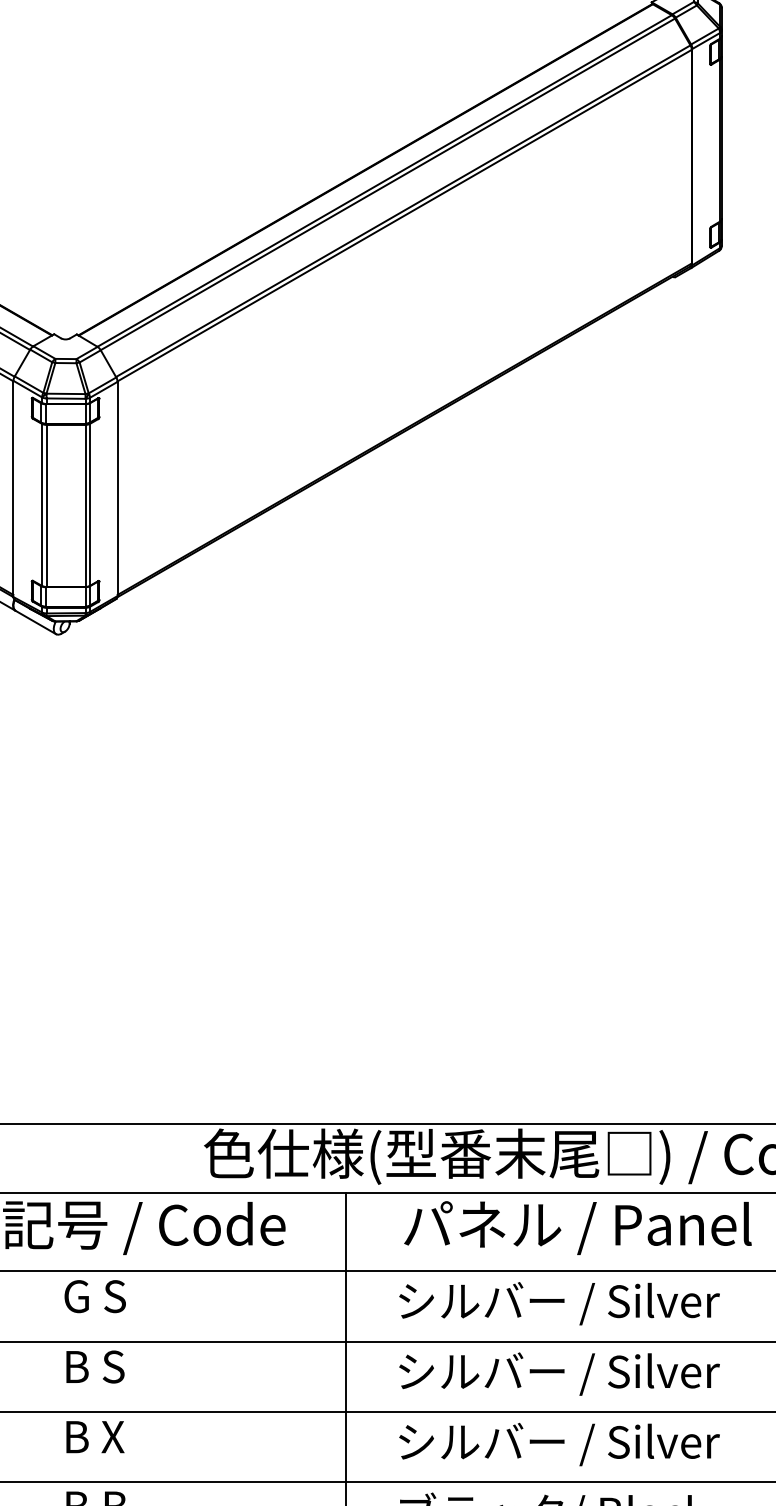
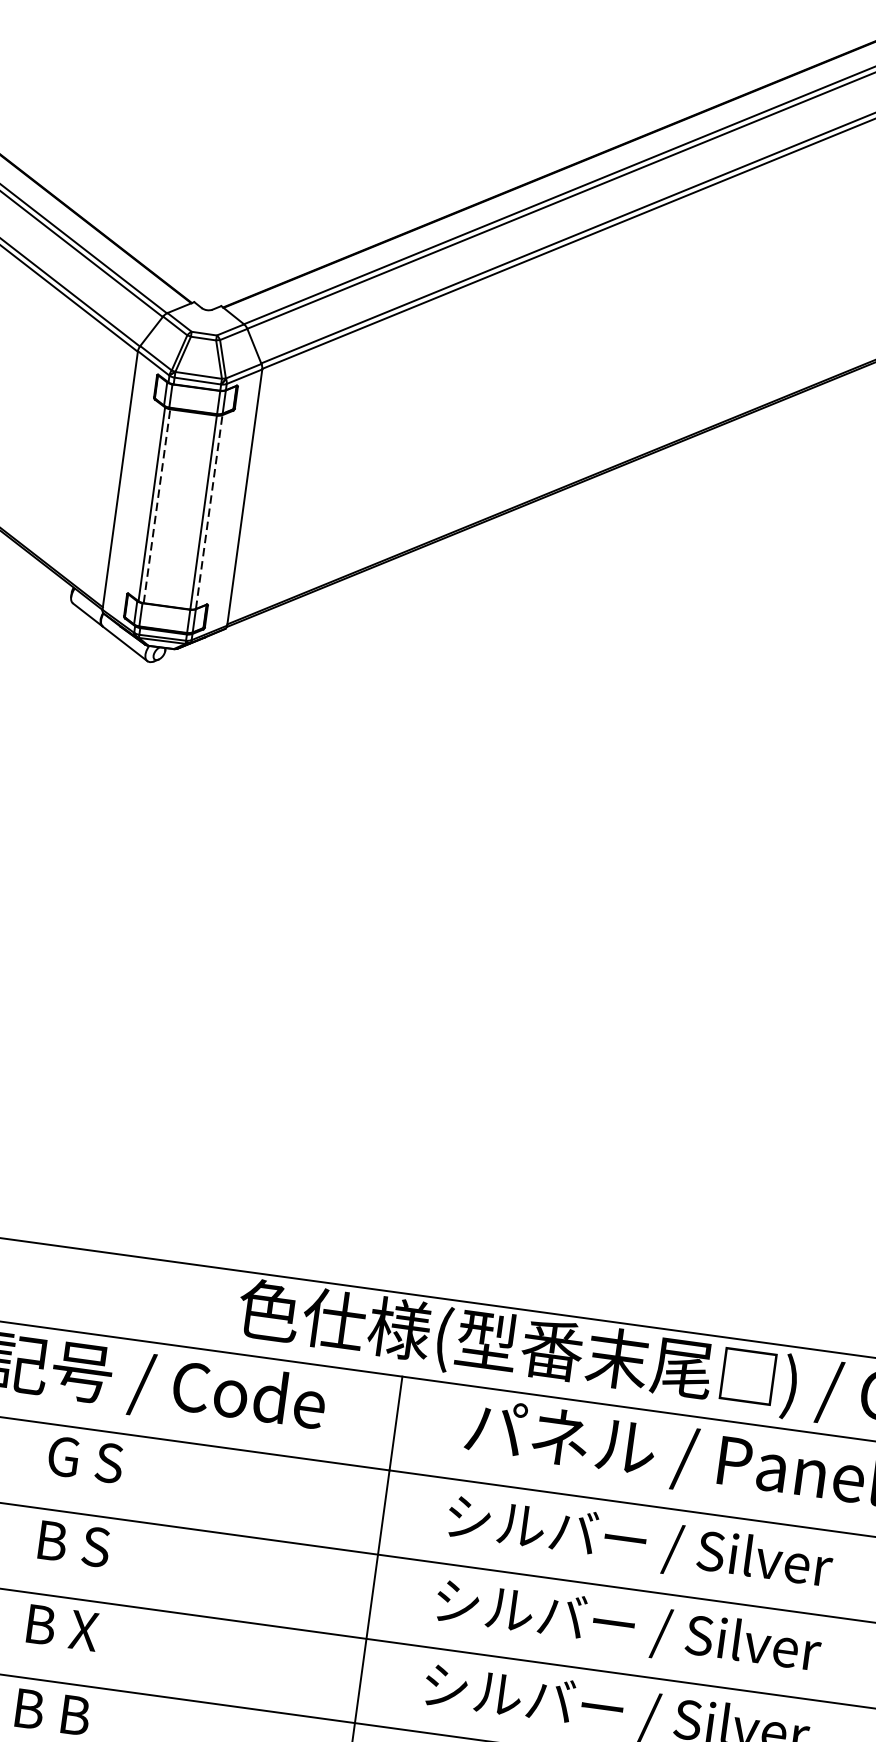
line: (90, 504) -> (209, 511), solid -> dashed
line: (46, 505) -> (157, 505), solid -> dashed

